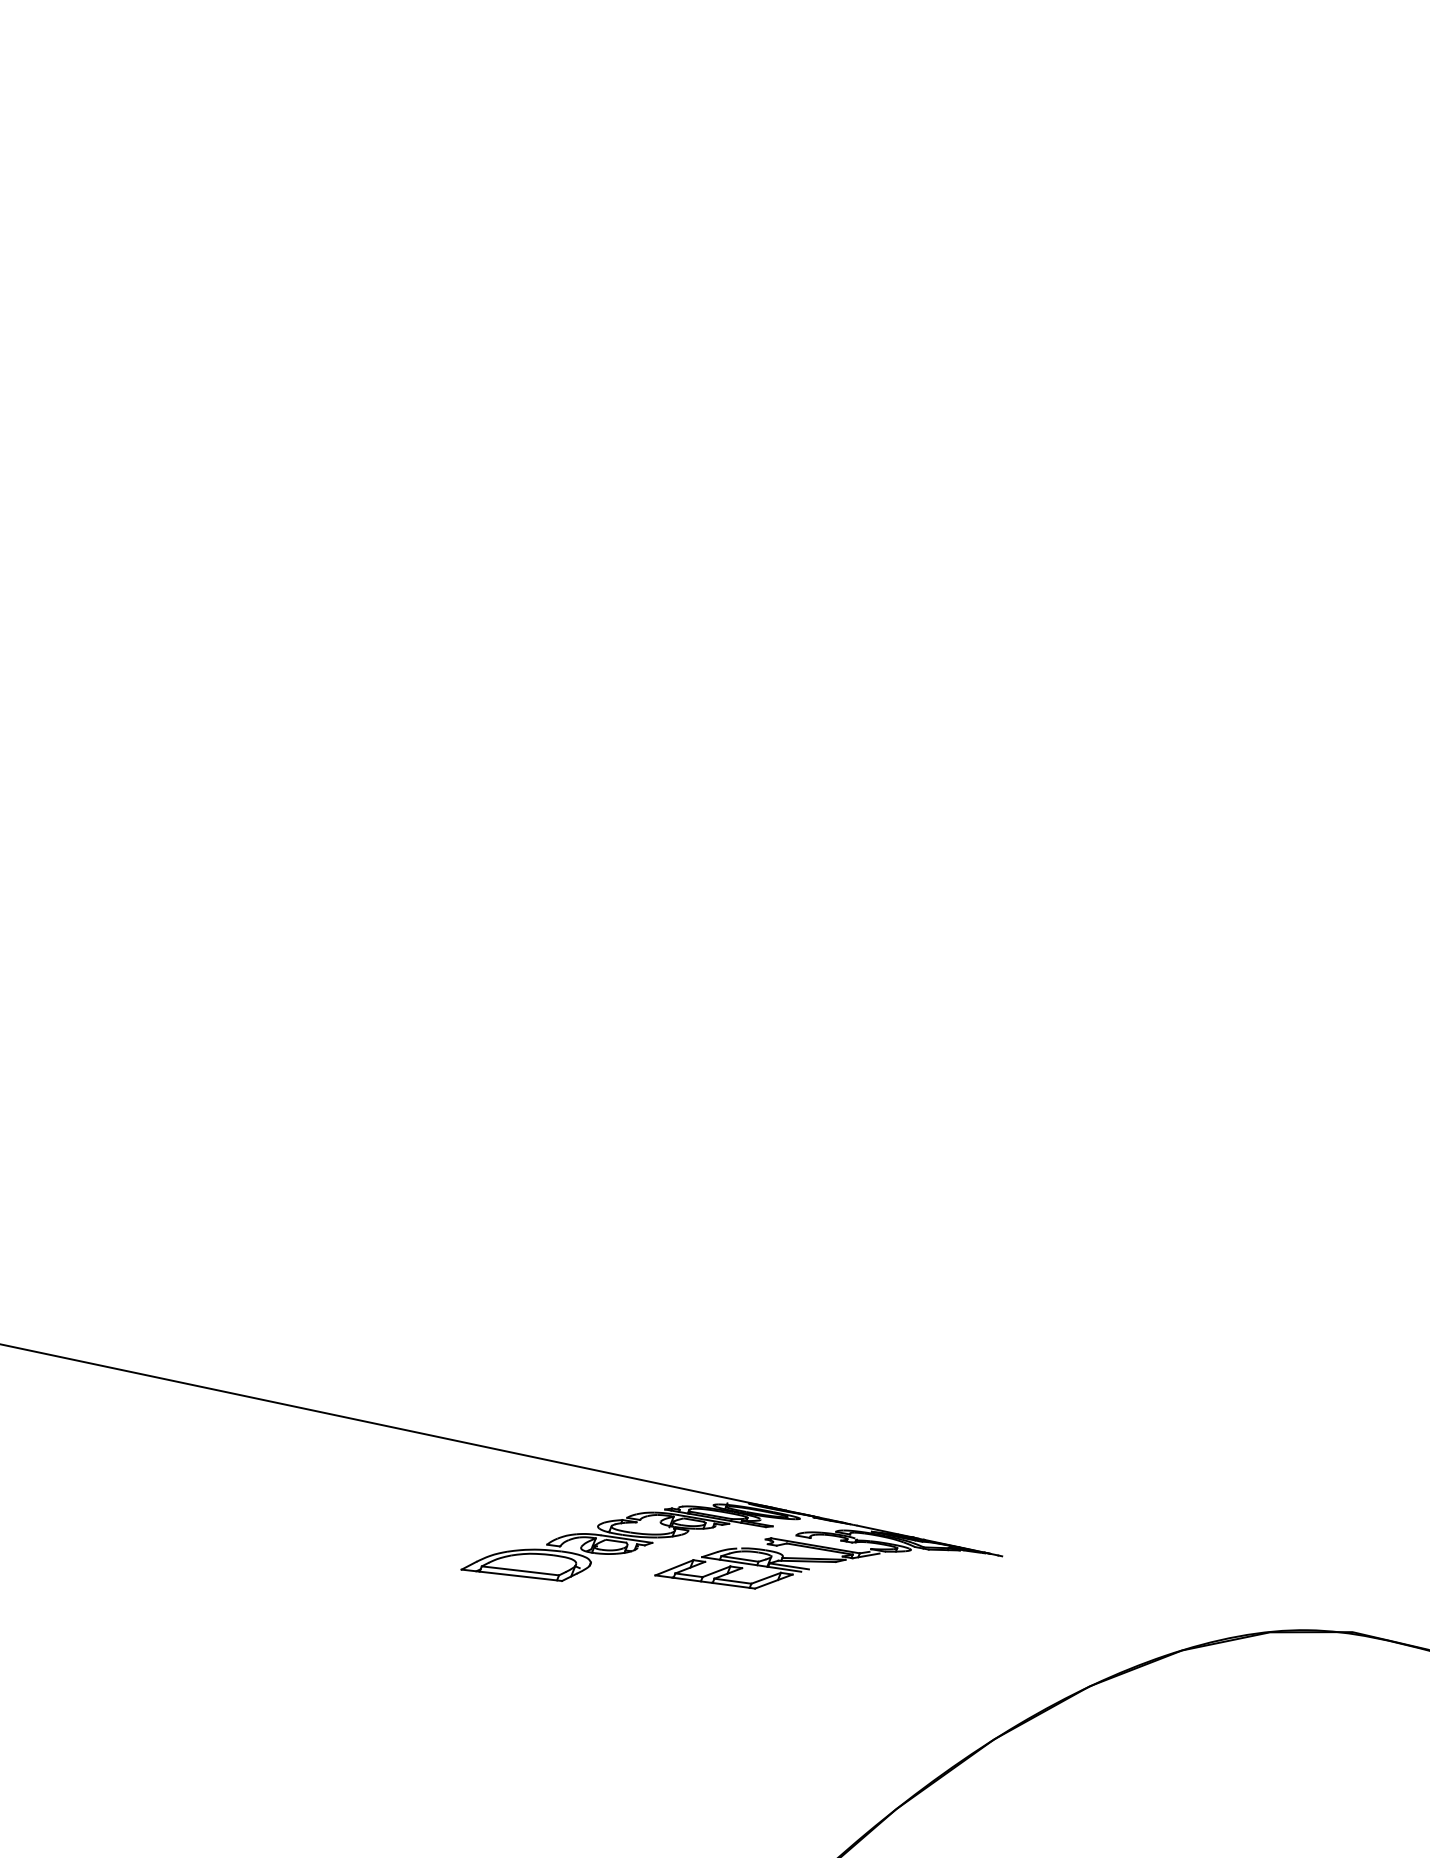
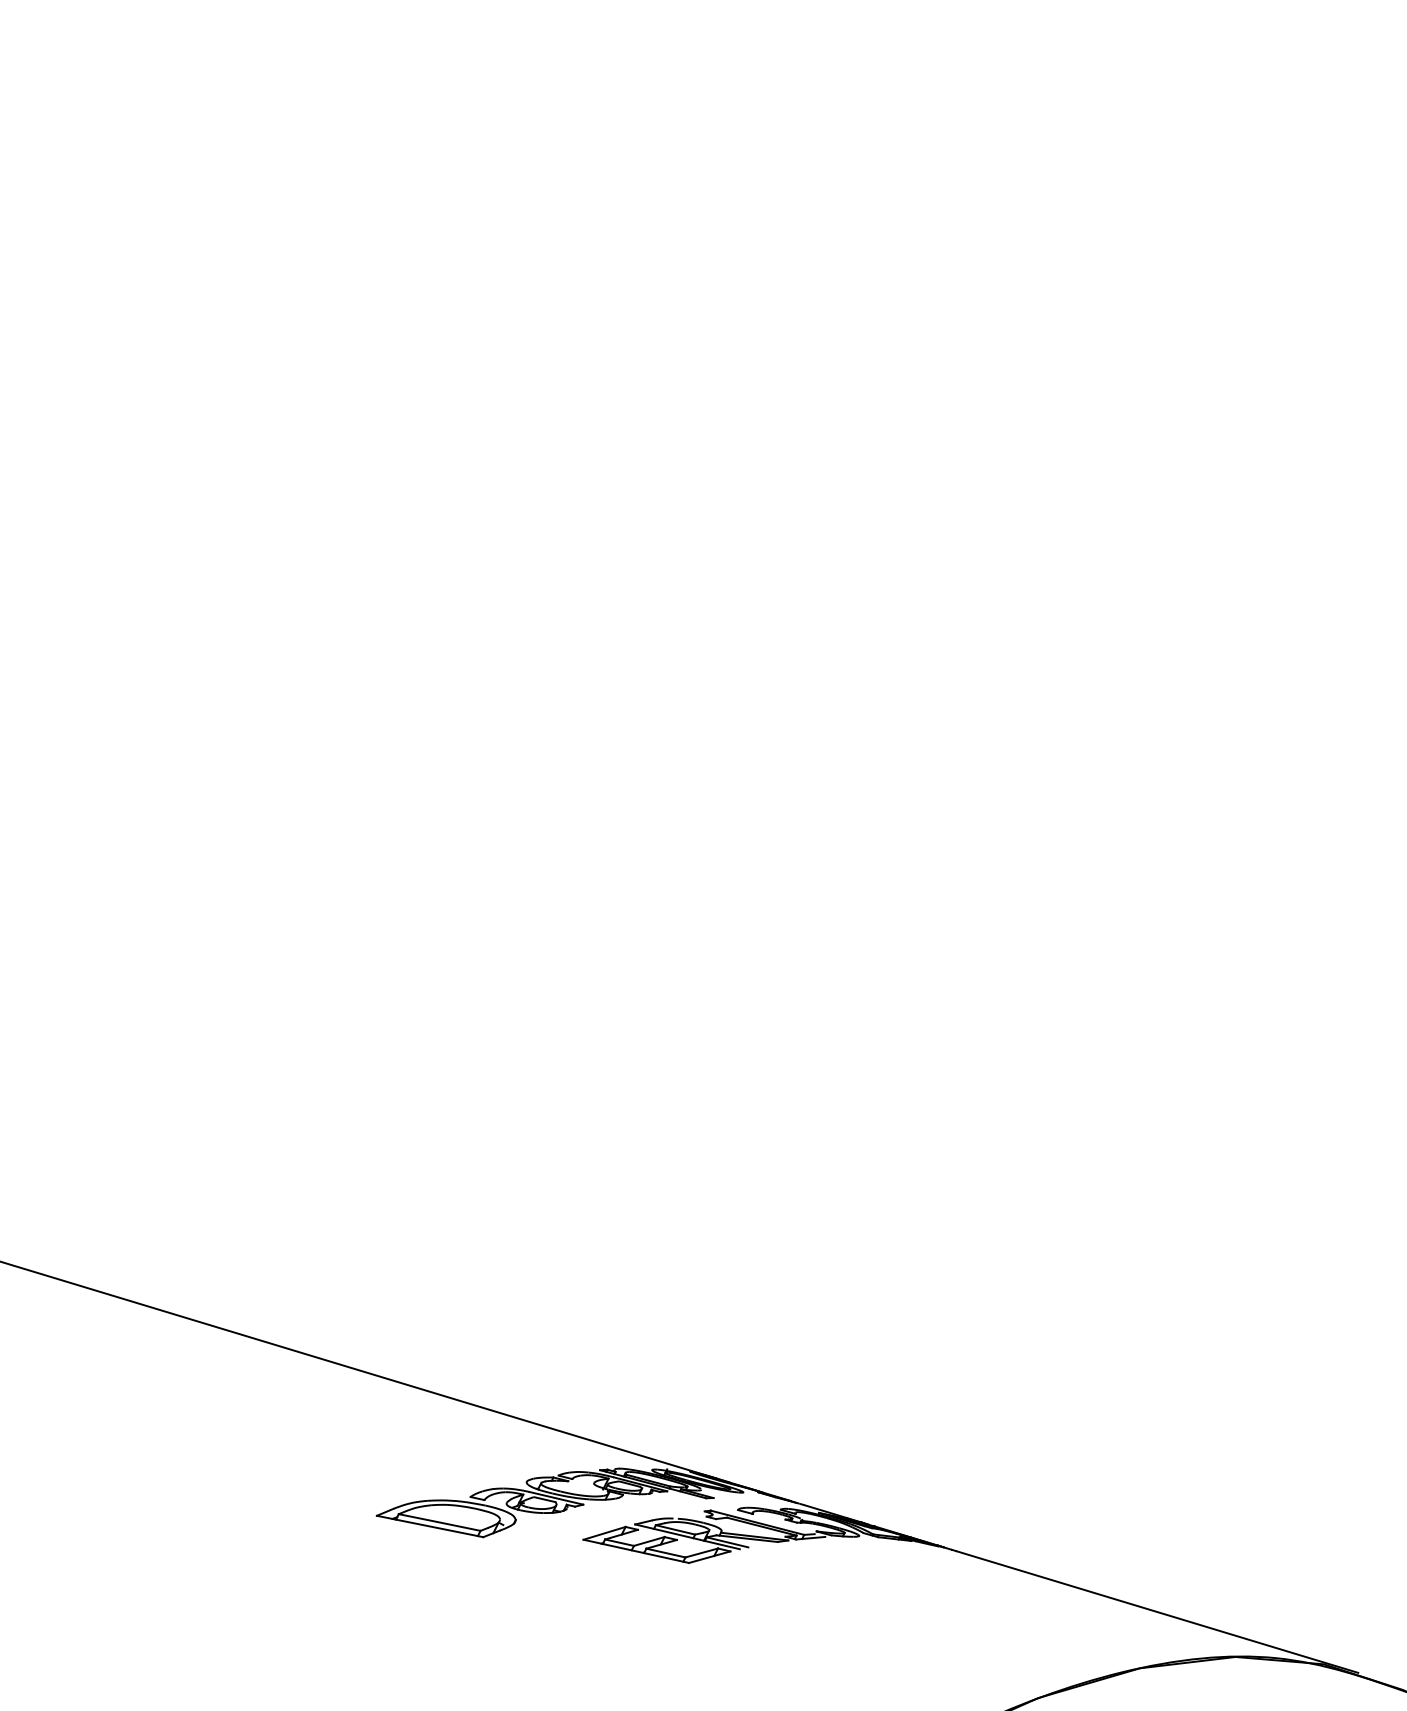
line: (1193, 1596) -> (1157, 1611), added

